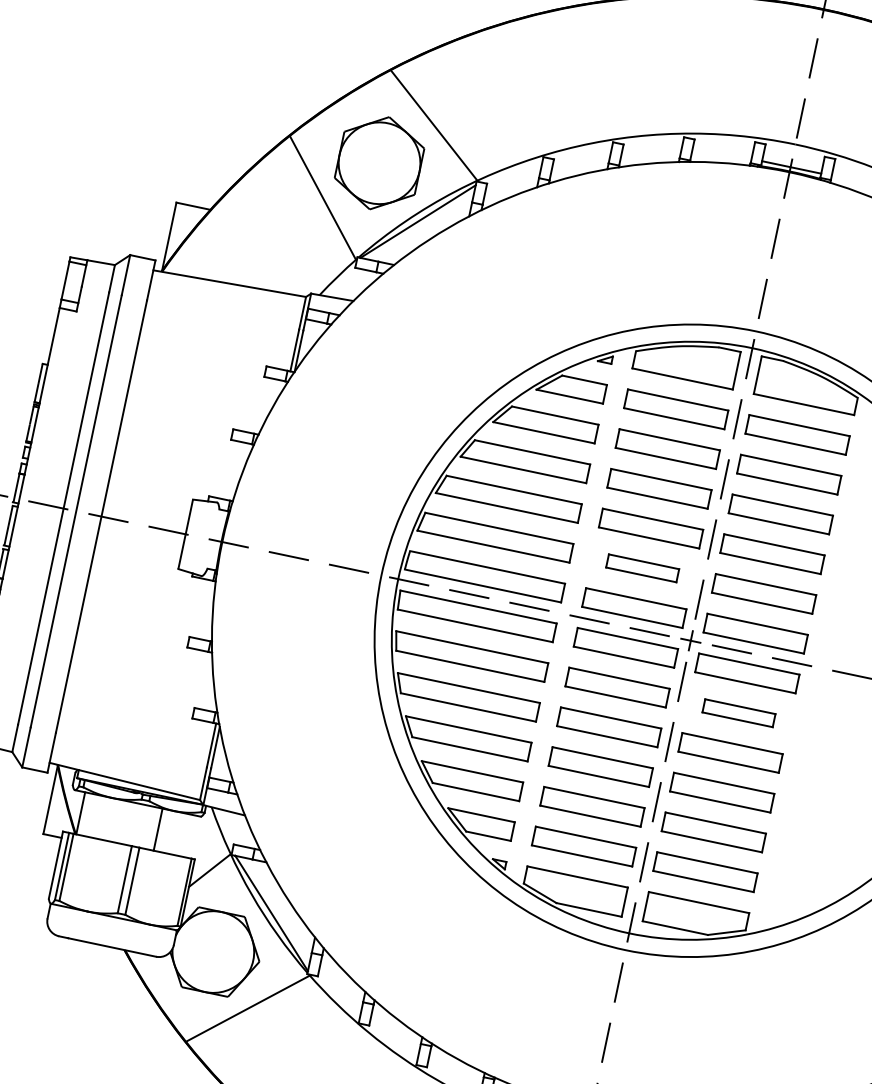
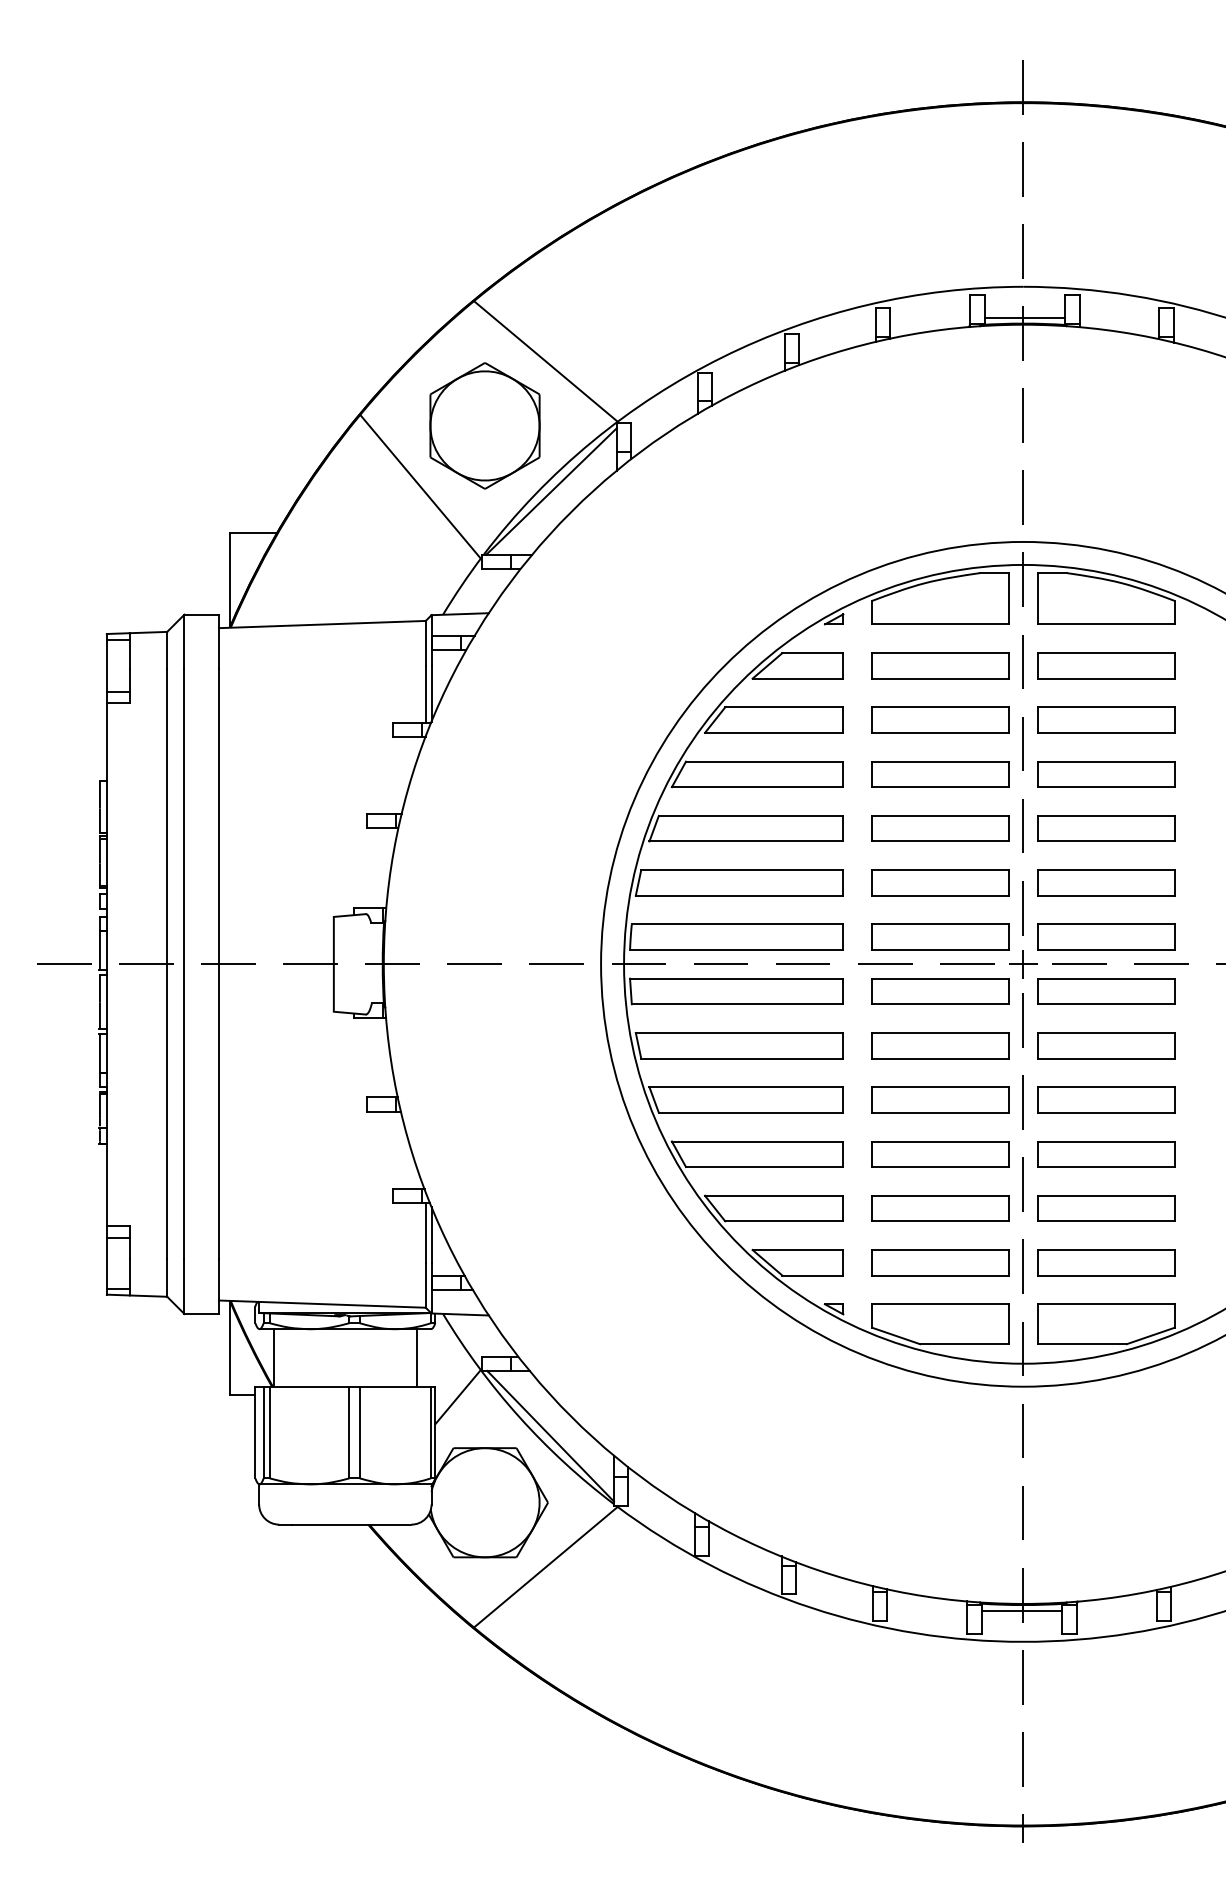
part: (642, 568) -> (940, 882), size x1.43
part: (739, 713) -> (1106, 1045), size x1.43
line: (158, 829) -> (417, 1357), moved

